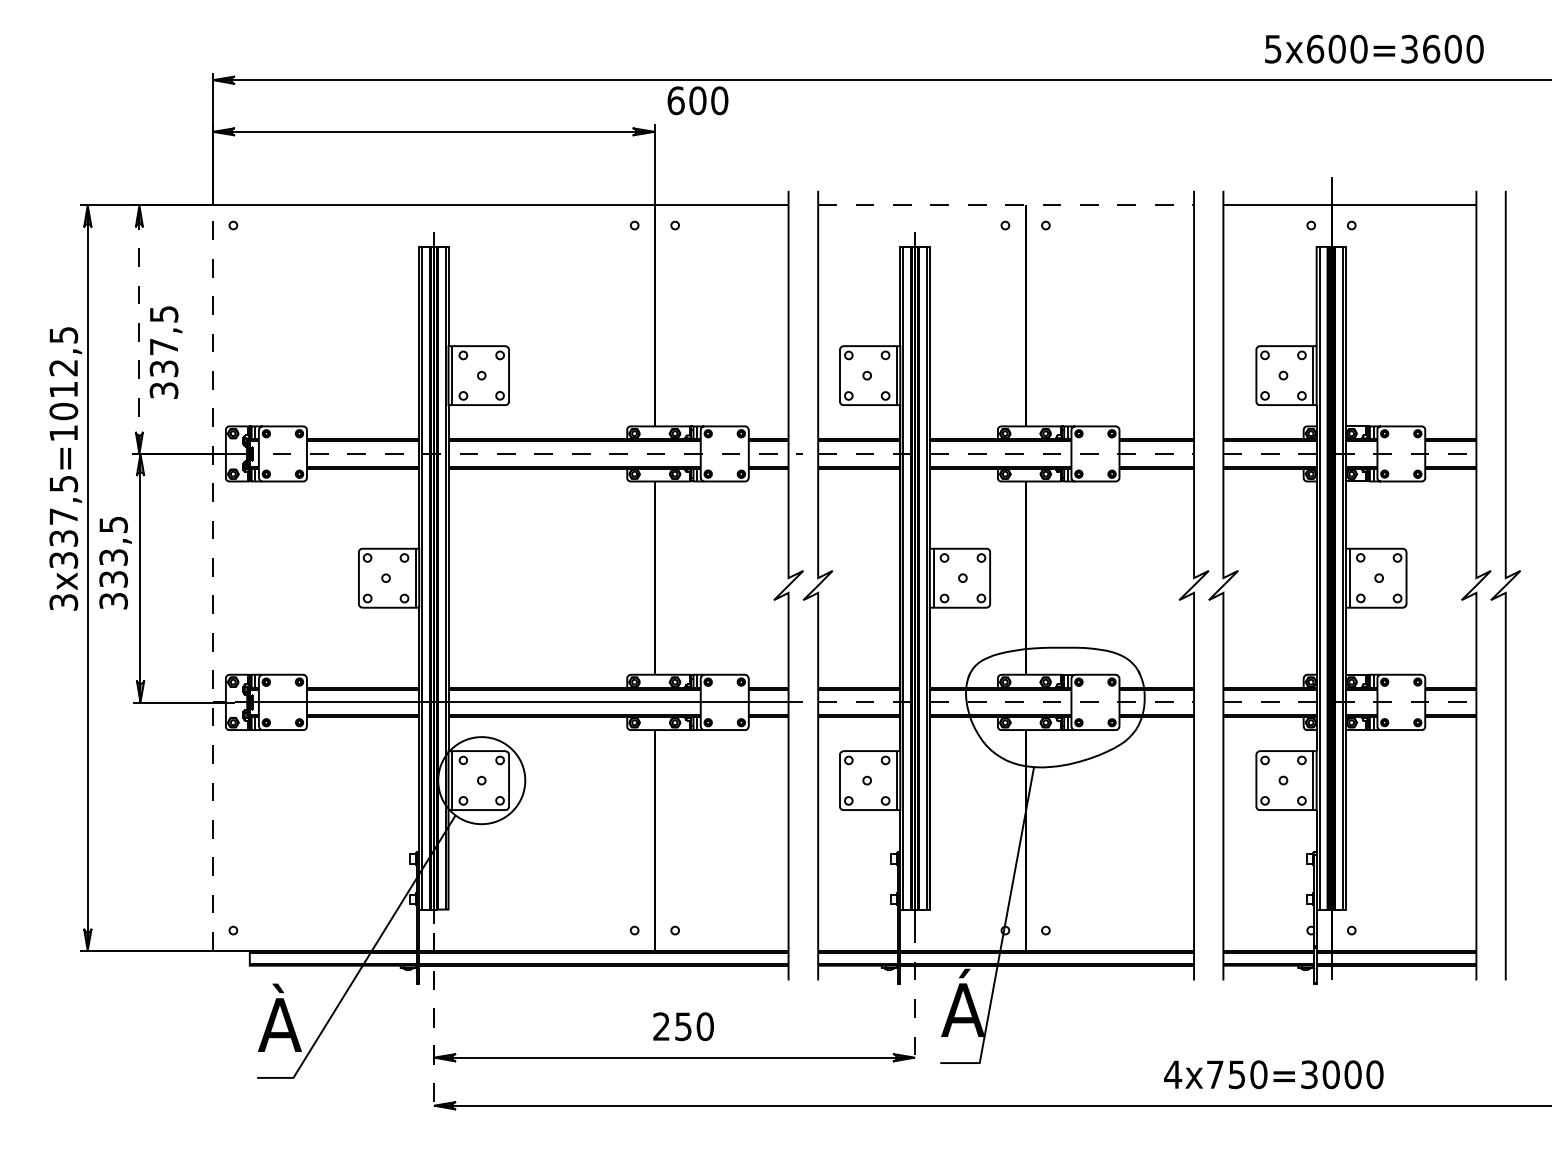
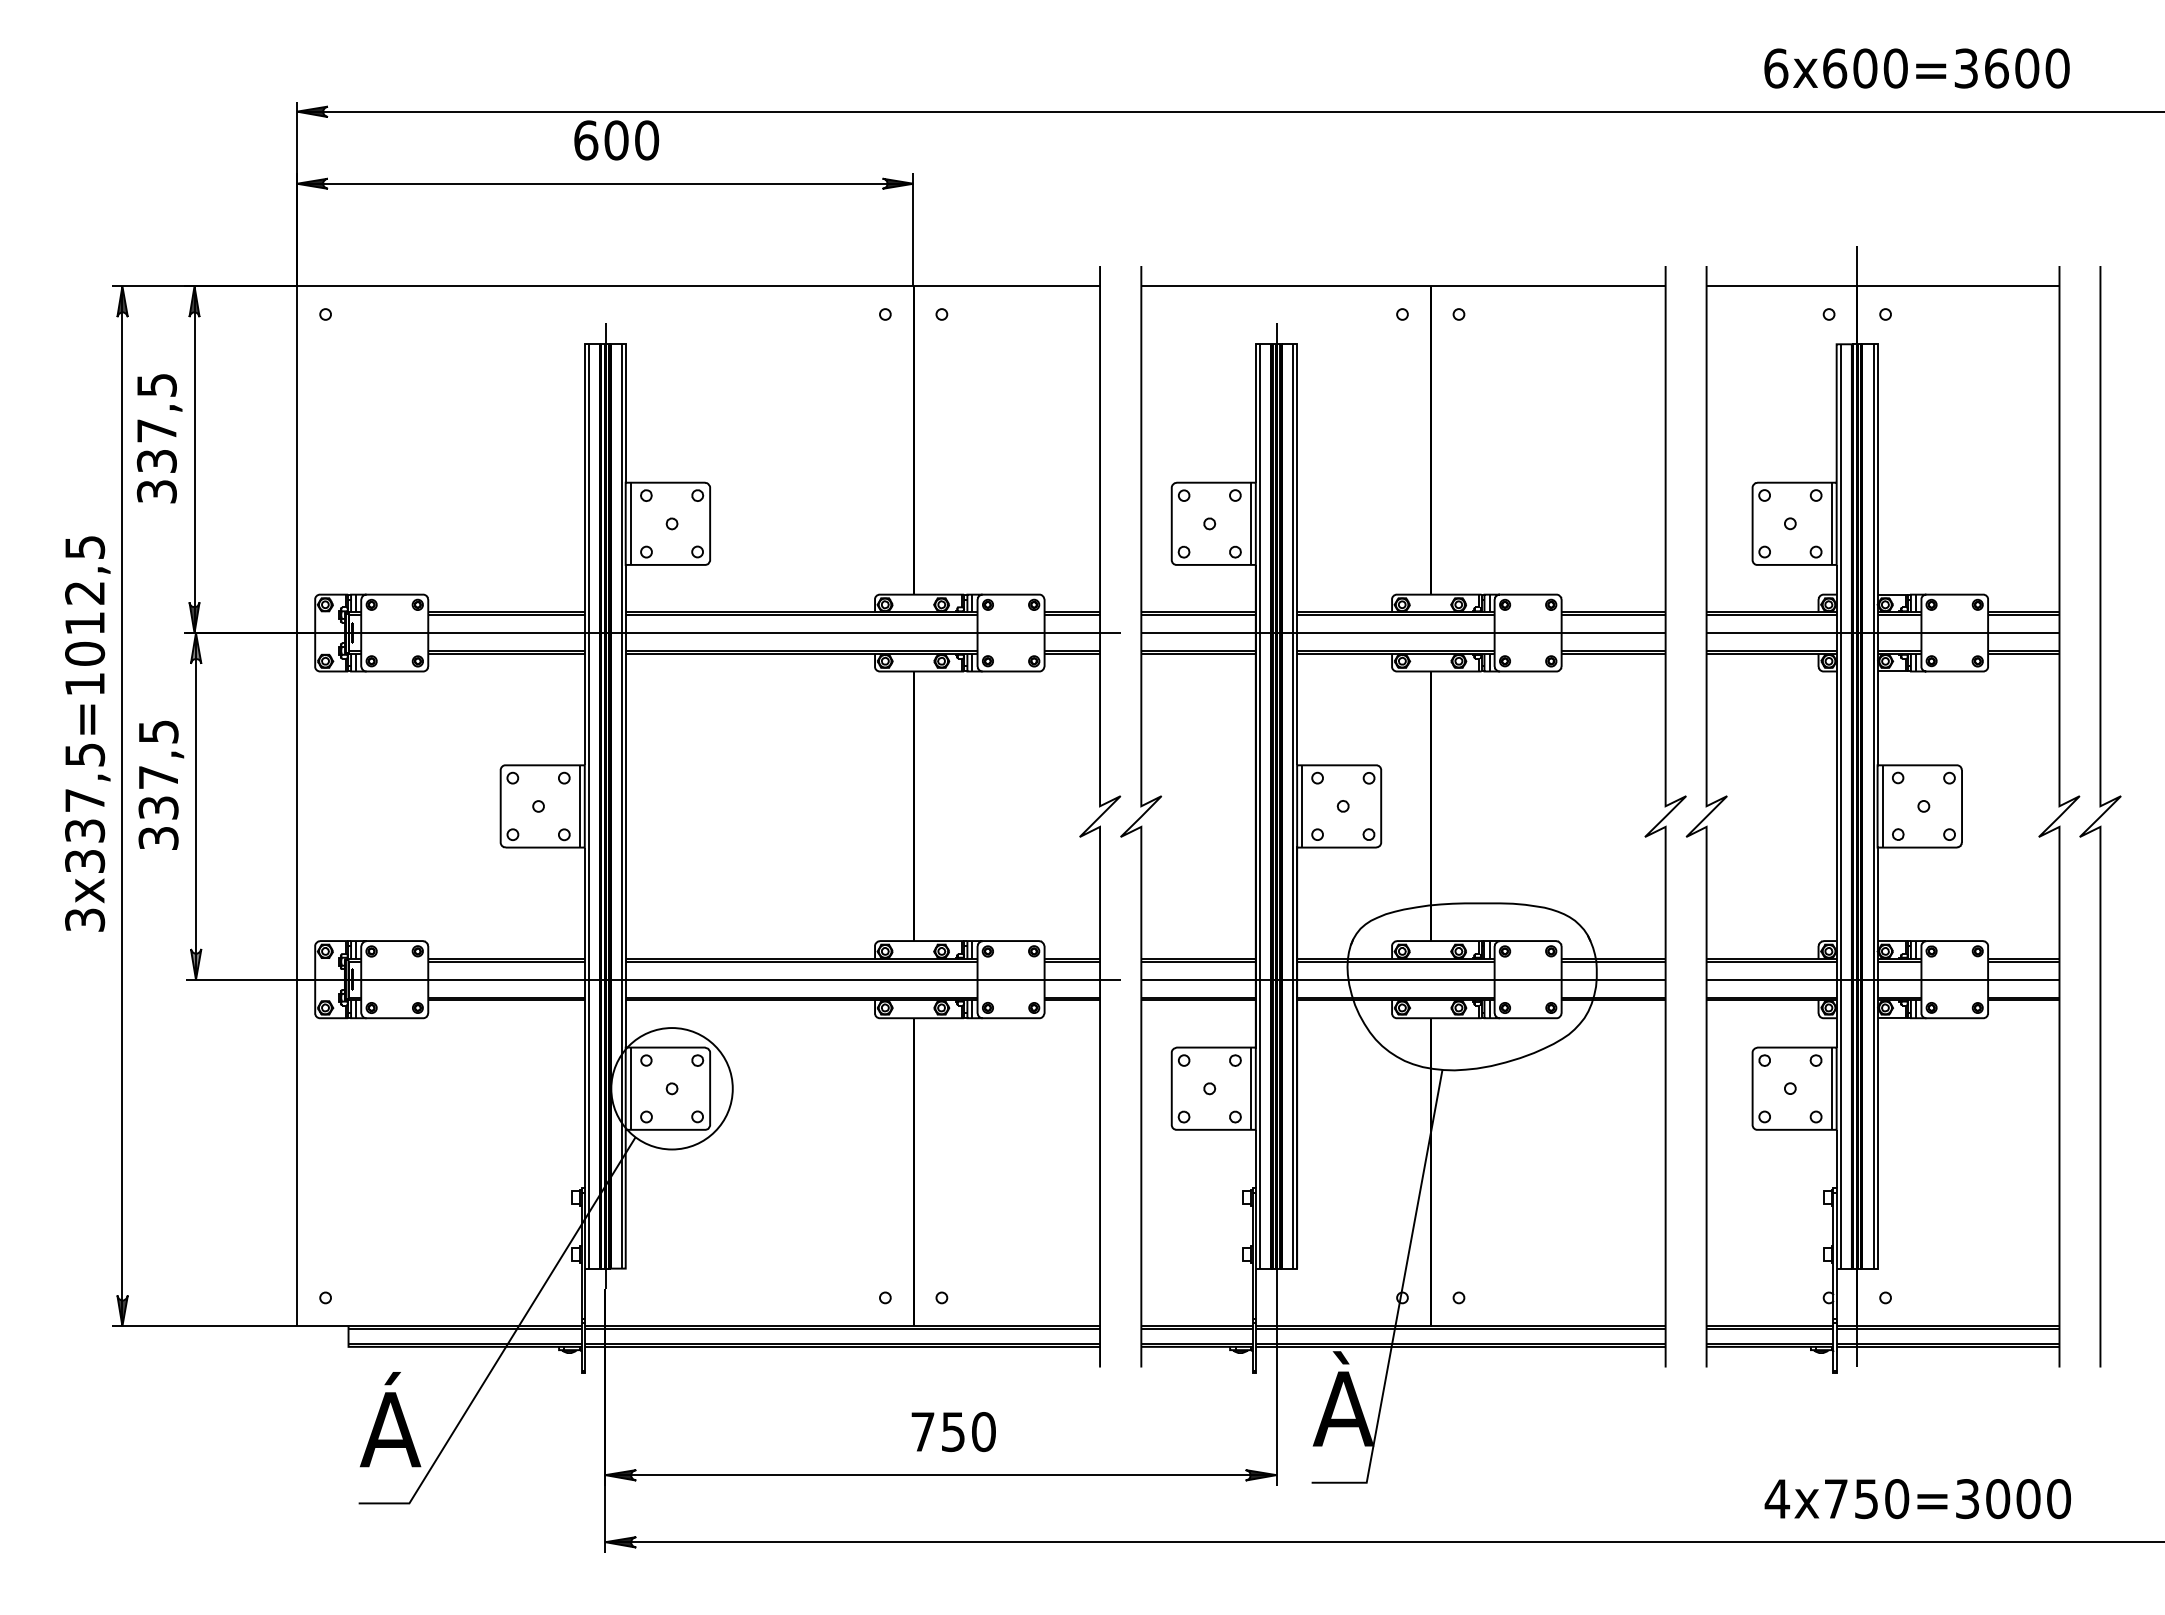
text: (1273, 49) -> (1776, 68), 5x600=3600 -> 6x600=3600
text: (697, 100) -> (616, 140), moved
line: (1006, 205) -> (1404, 286), dashed -> solid
line: (139, 329) -> (194, 459), dashed -> solid
text: (165, 352) -> (159, 438), moved
line: (520, 453) -> (725, 632), dashed -> solid
line: (1006, 453) -> (1404, 632), dashed -> solid
line: (1350, 453) -> (1883, 632), dashed -> solid
text: (65, 468) -> (87, 733), moved
text: (113, 557) -> (158, 777), 333,5 -> 337,5
line: (213, 577) -> (297, 805), dashed -> solid
line: (1006, 702) -> (1404, 979), dashed -> solid
line: (1350, 702) -> (1883, 979), dashed -> solid
line: (434, 948) -> (605, 1322), dashed -> solid
text: (962, 973) -> (1342, 1357), Á -> À
text: (279, 988) -> (390, 1378), À -> Á
line: (915, 994) -> (1276, 1387), dashed -> solid
text: (661, 1026) -> (922, 1431), 250 -> 750
text: (1273, 1075) -> (1917, 1499), moved

